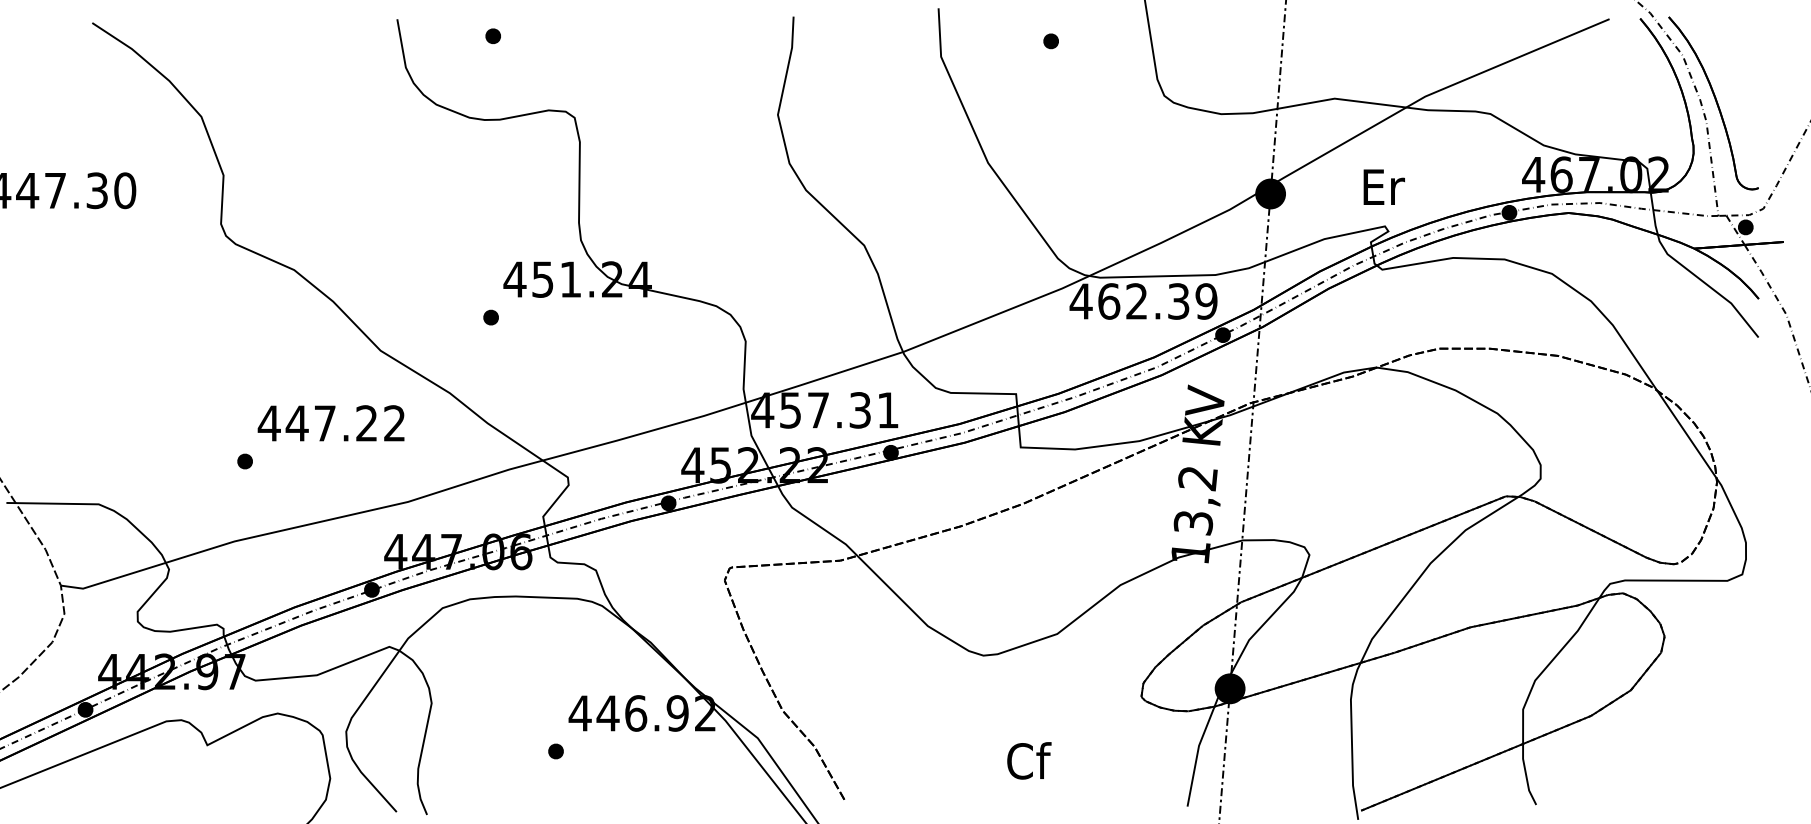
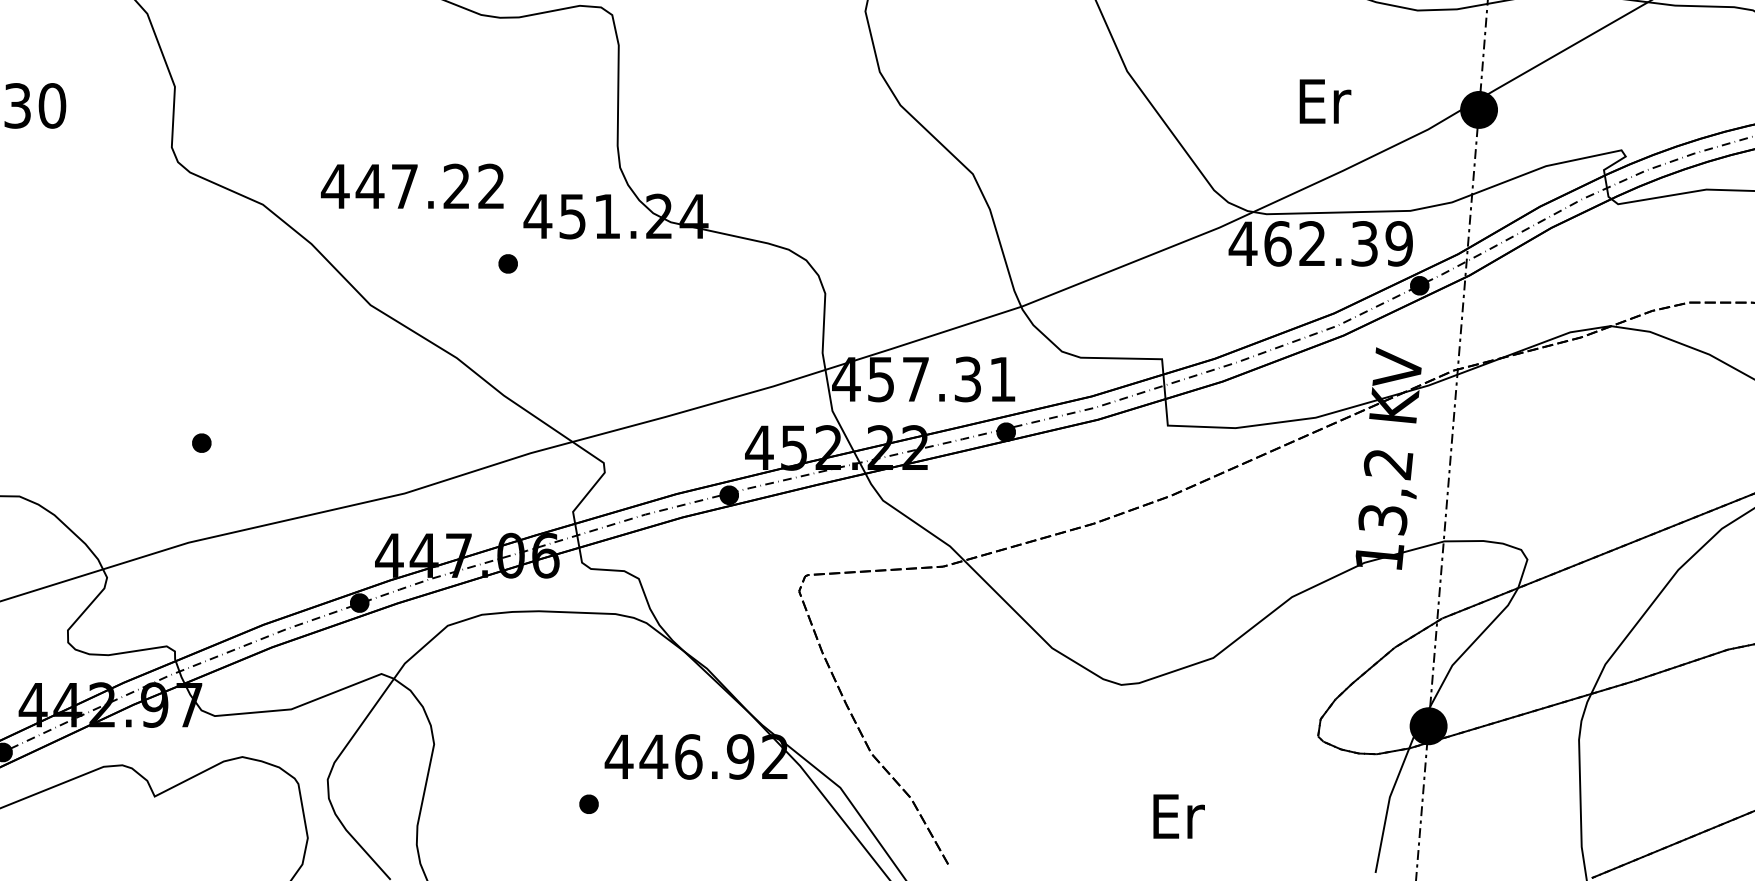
text: (1383, 186) -> (1324, 100), moved
text: (330, 423) -> (411, 186), moved
text: (1029, 760) -> (1178, 815), Cf -> Er

